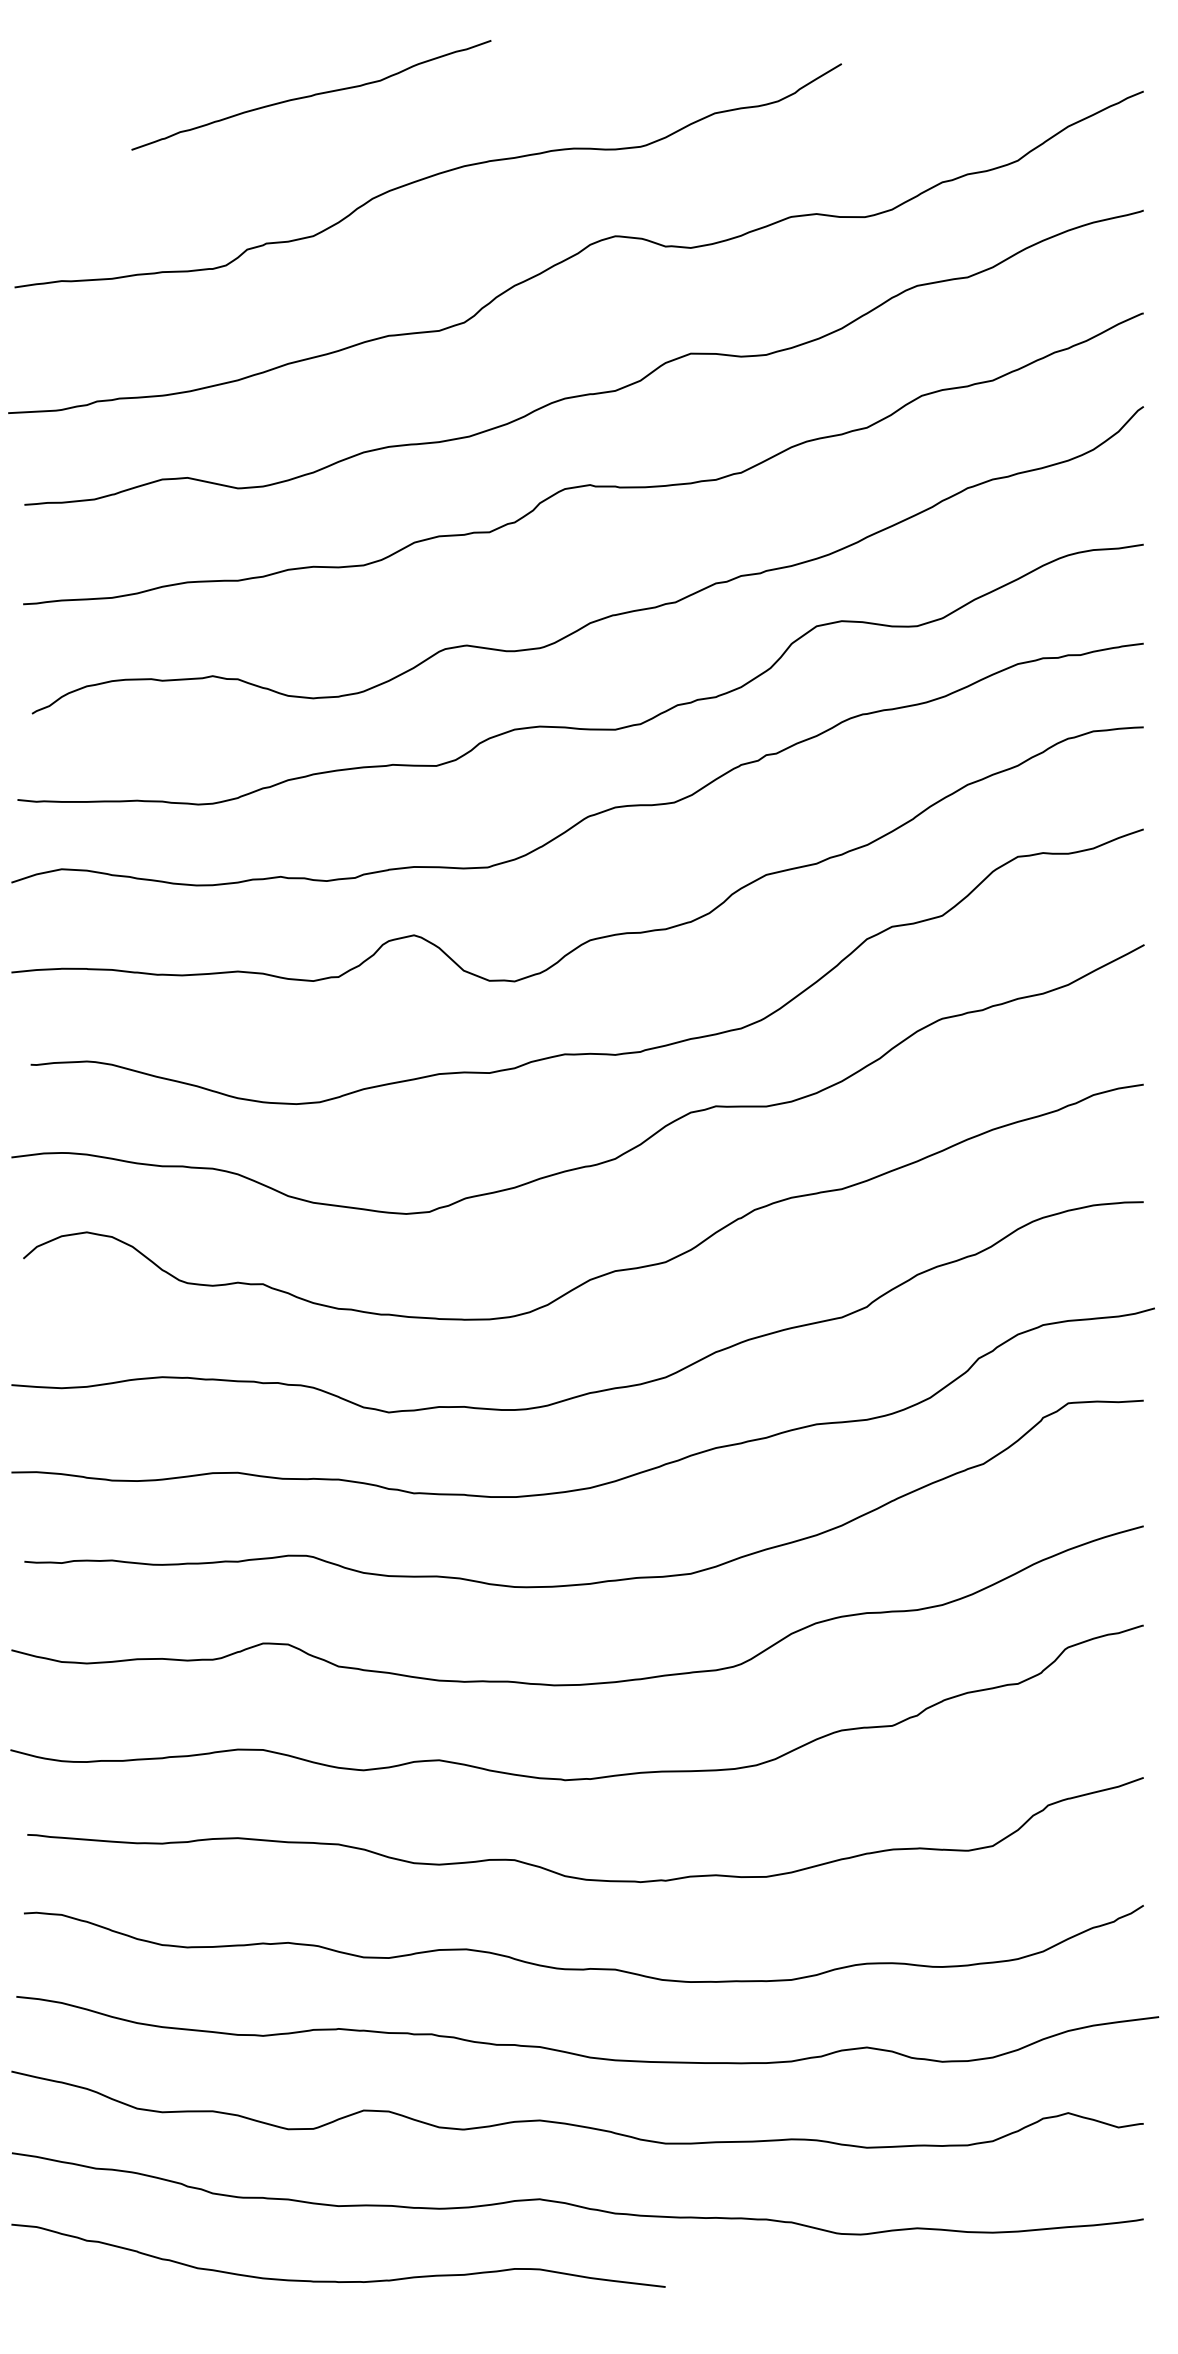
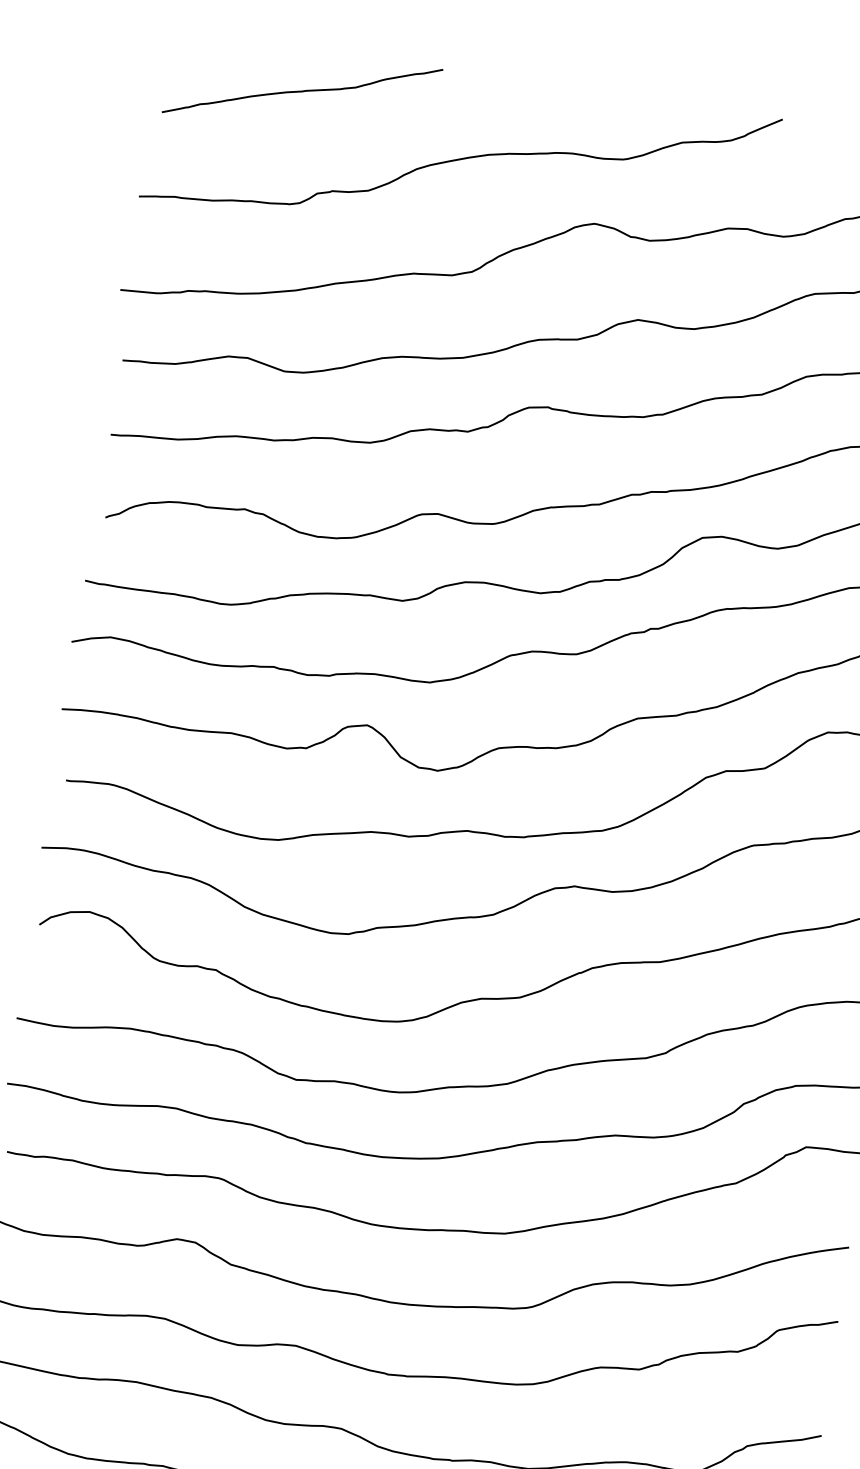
curve: (311, 95) -> (302, 91), moved

